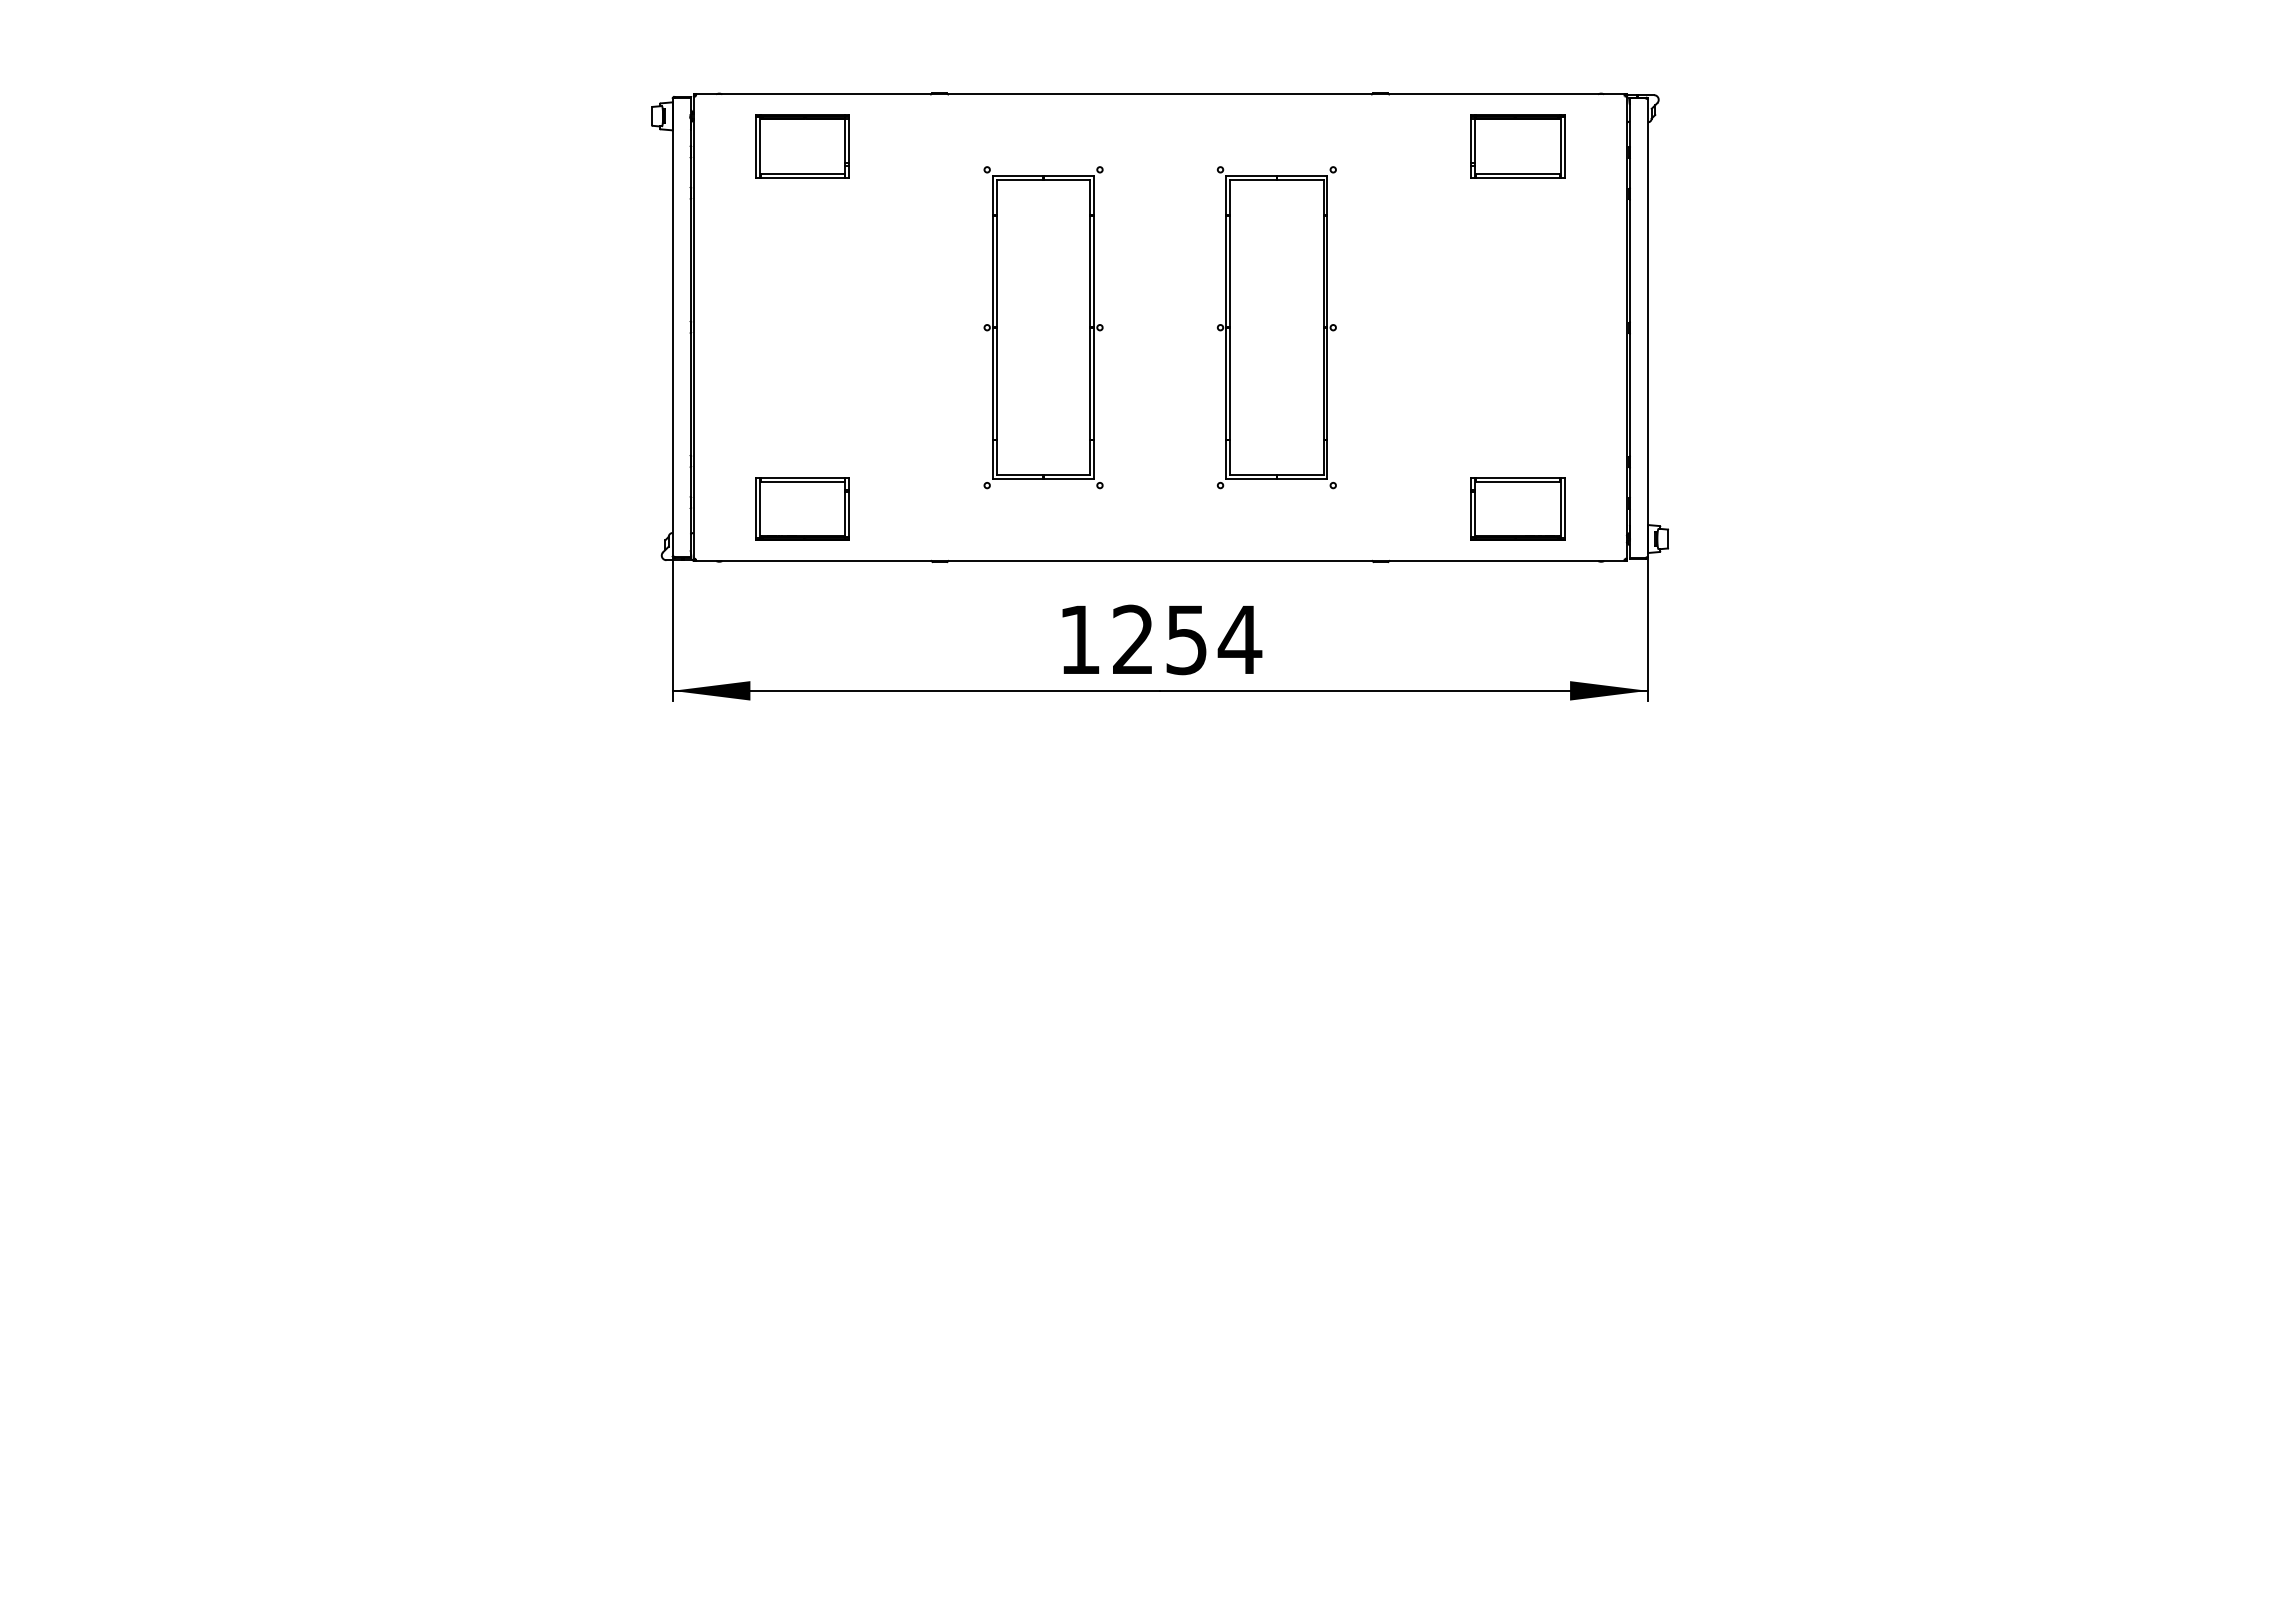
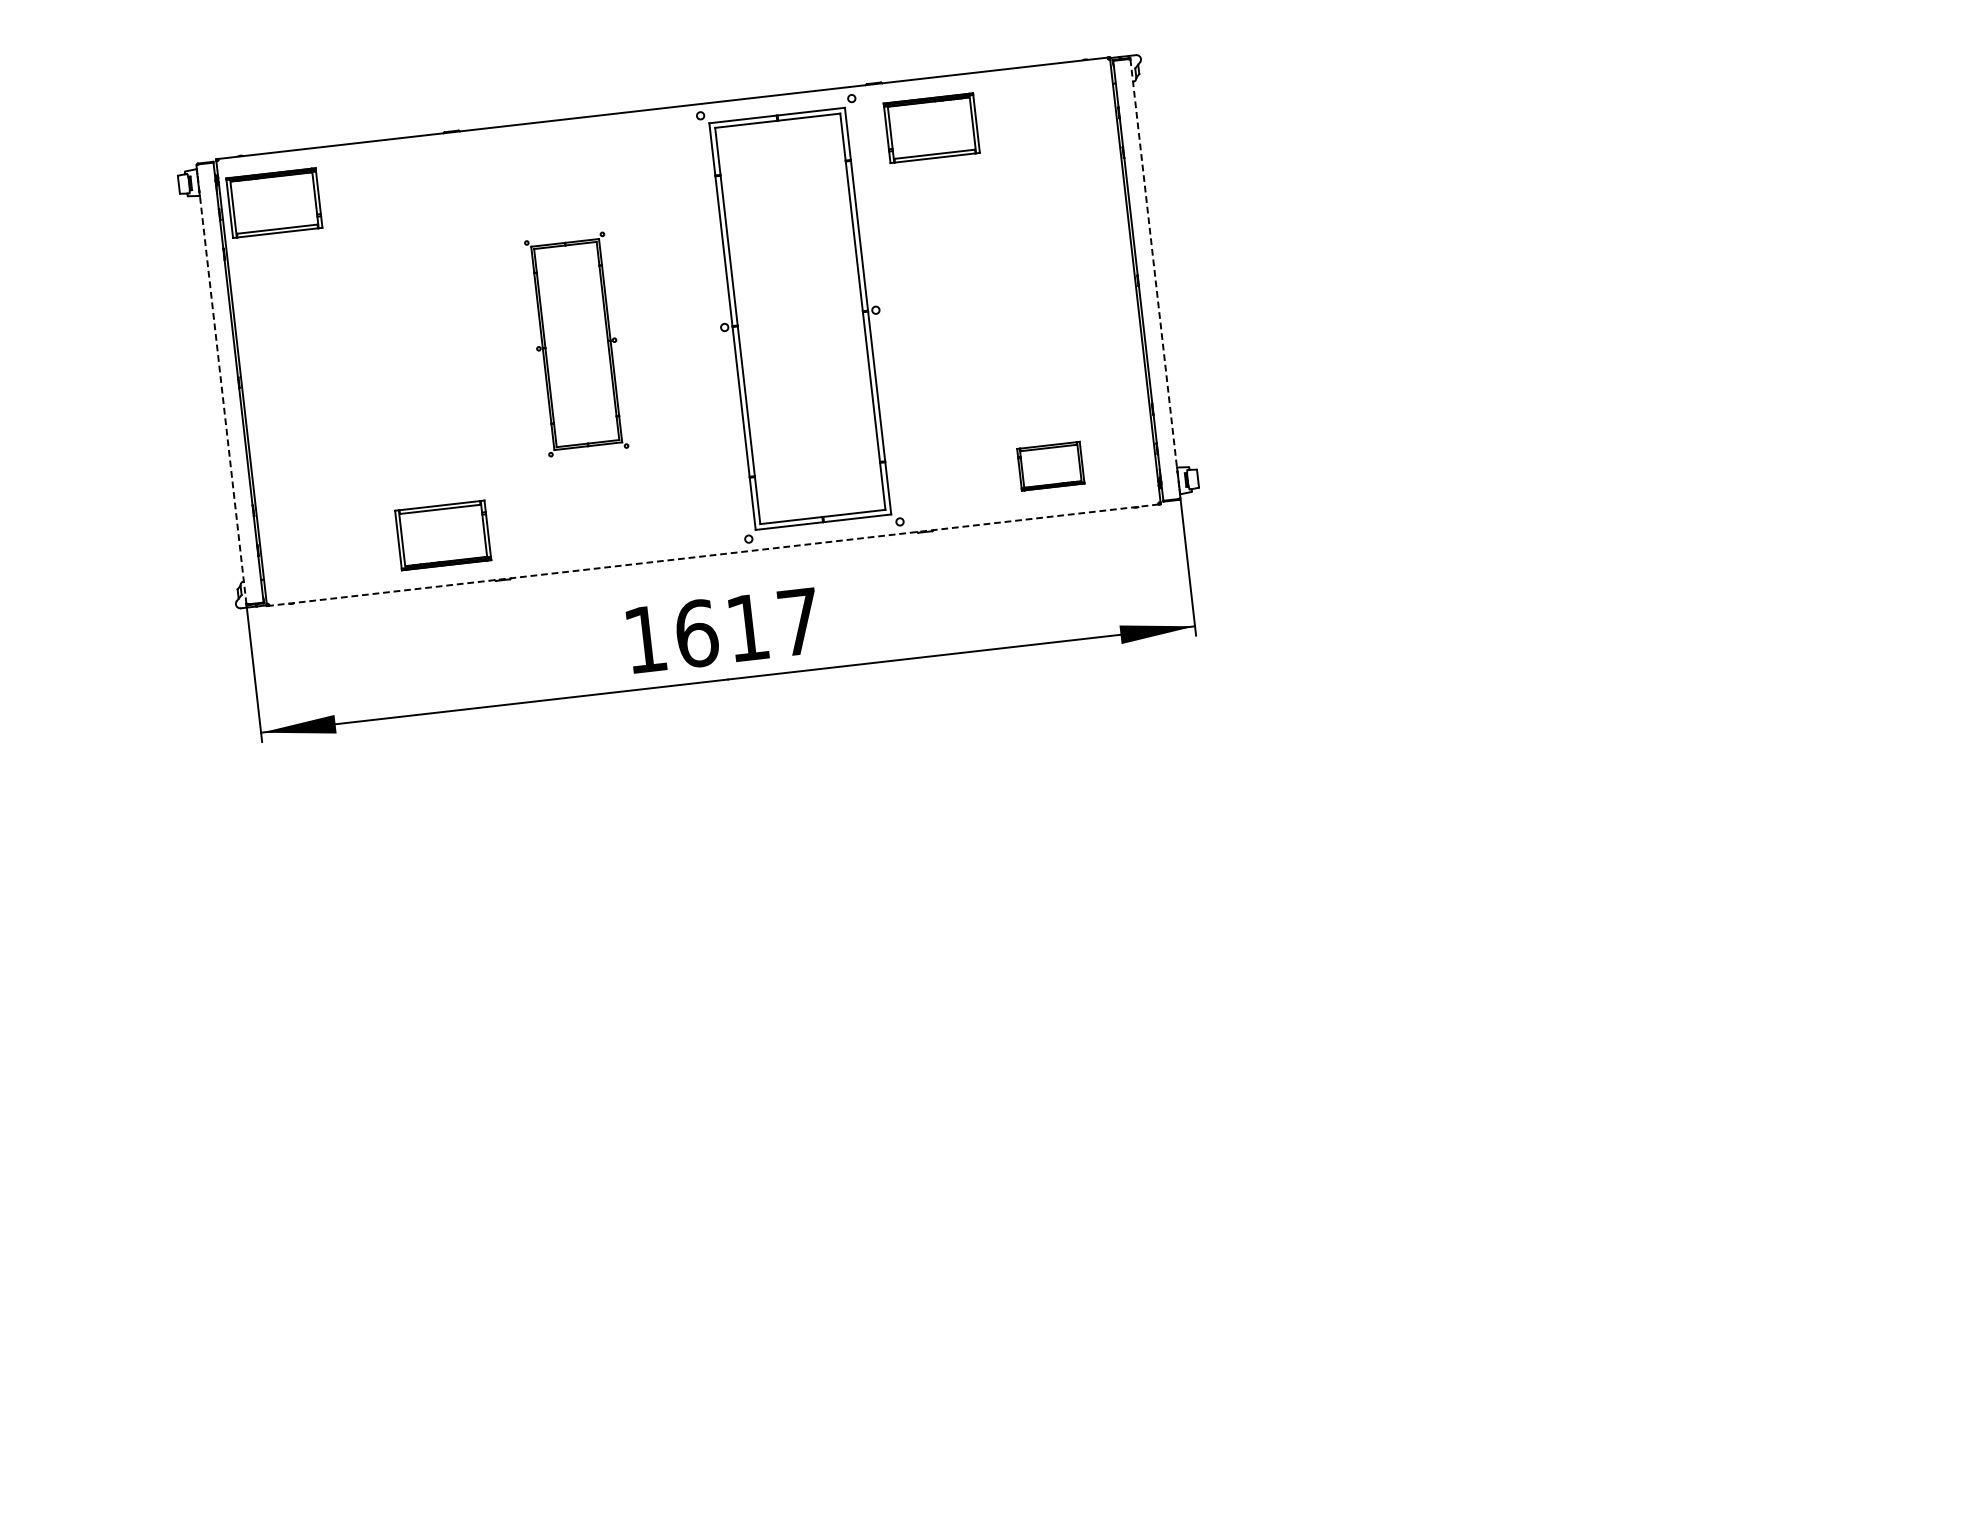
part: (802, 146) -> (274, 203), moved
part: (1517, 146) -> (931, 128), moved
line: (672, 327) -> (221, 384), solid -> dashed
part: (1043, 327) -> (576, 344), size x0.7
part: (1276, 327) -> (799, 318), size x1.4
line: (1647, 328) -> (1155, 279), solid -> dashed
part: (802, 508) -> (443, 535), moved
part: (1517, 508) -> (1050, 465), size x0.7
line: (1160, 561) -> (714, 555), solid -> dashed
text: (1187, 639) -> (748, 627), 1254 -> 1617

